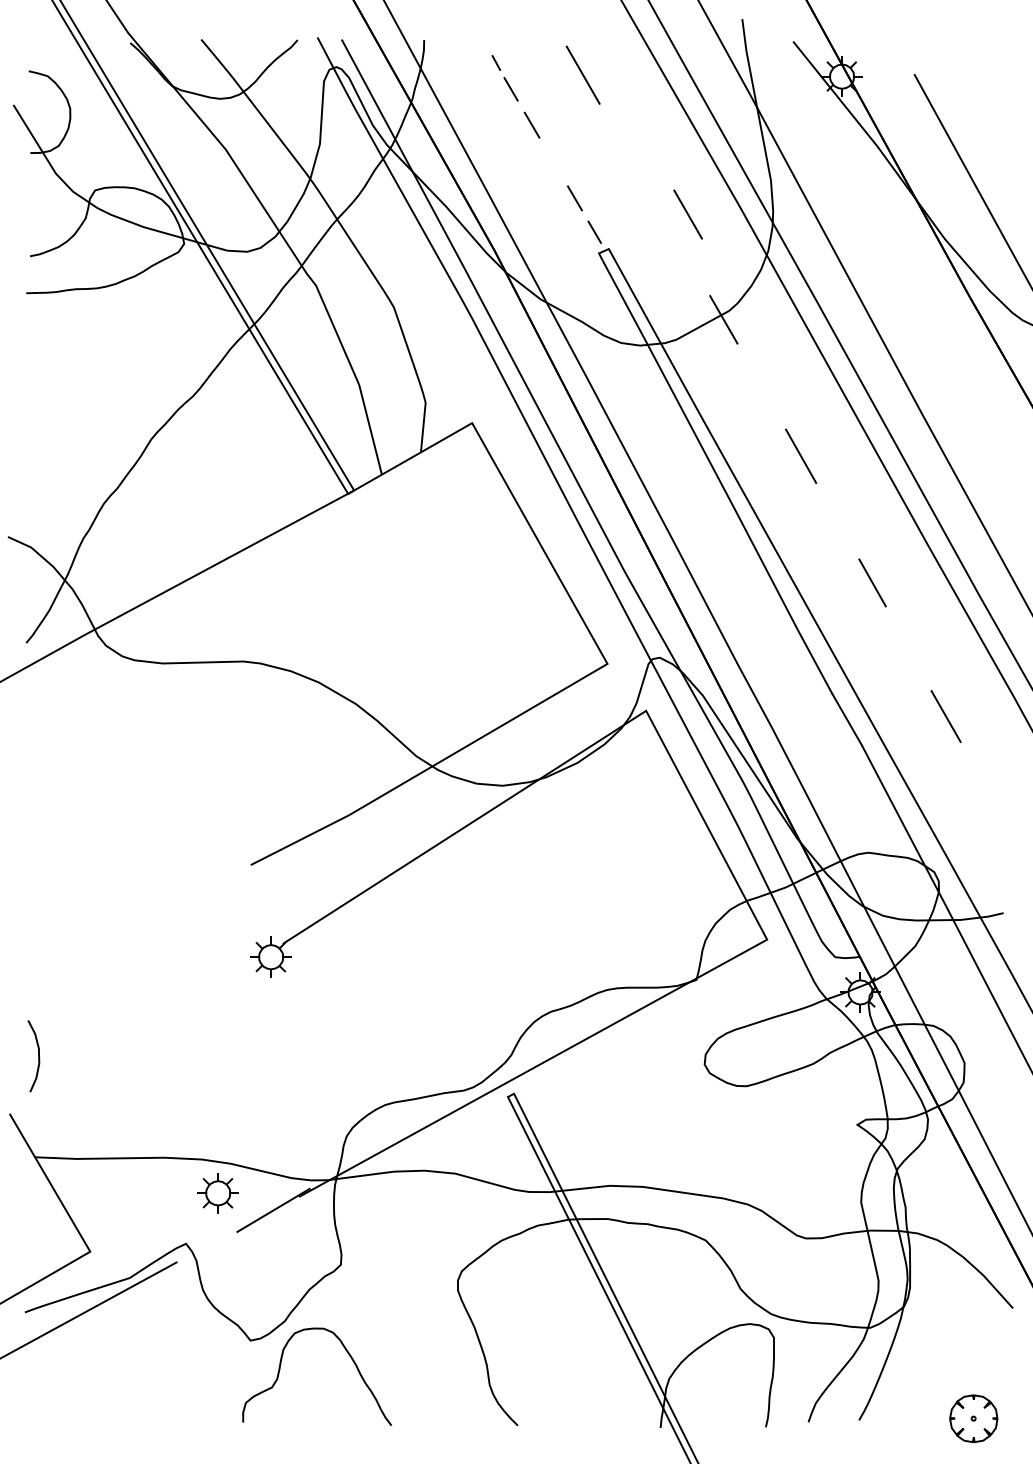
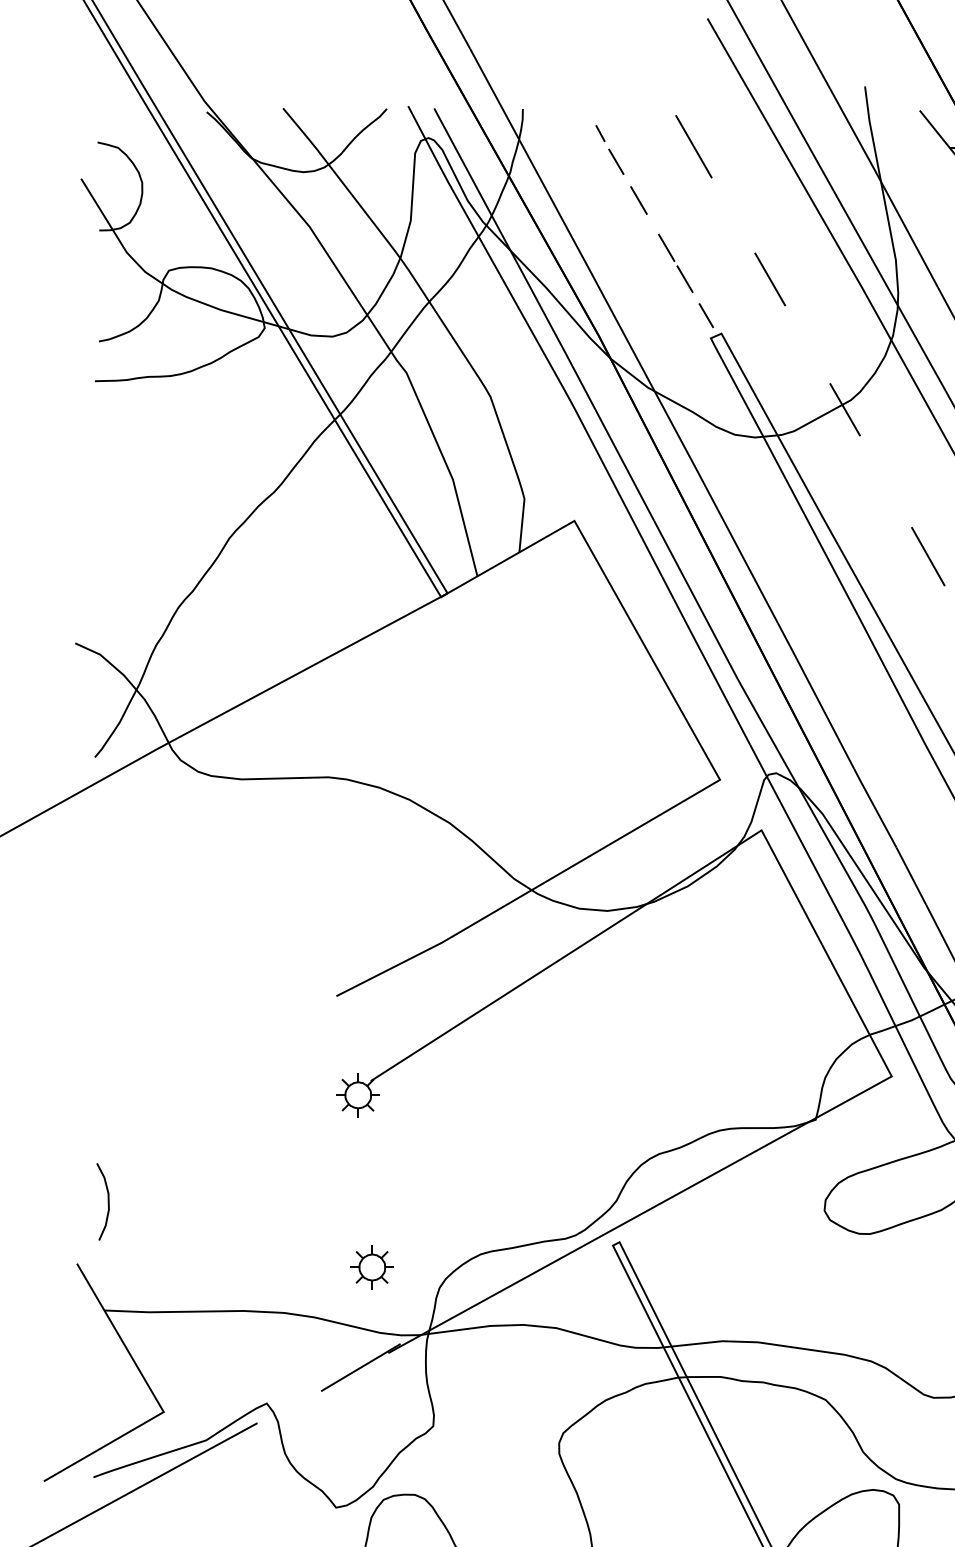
line: (557, 169) -> (666, 248), added
line: (687, 214) -> (769, 279), moved
part: (217, 1193) -> (371, 1267), moved

